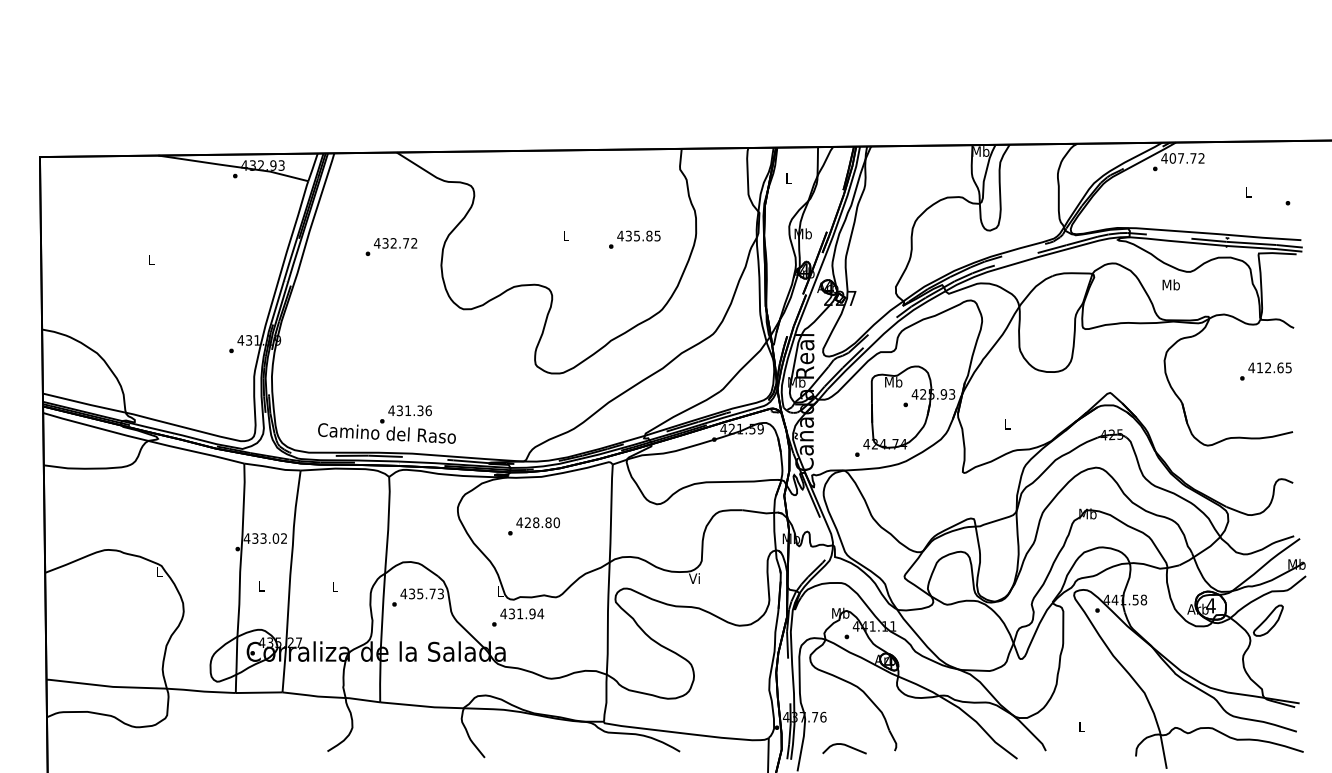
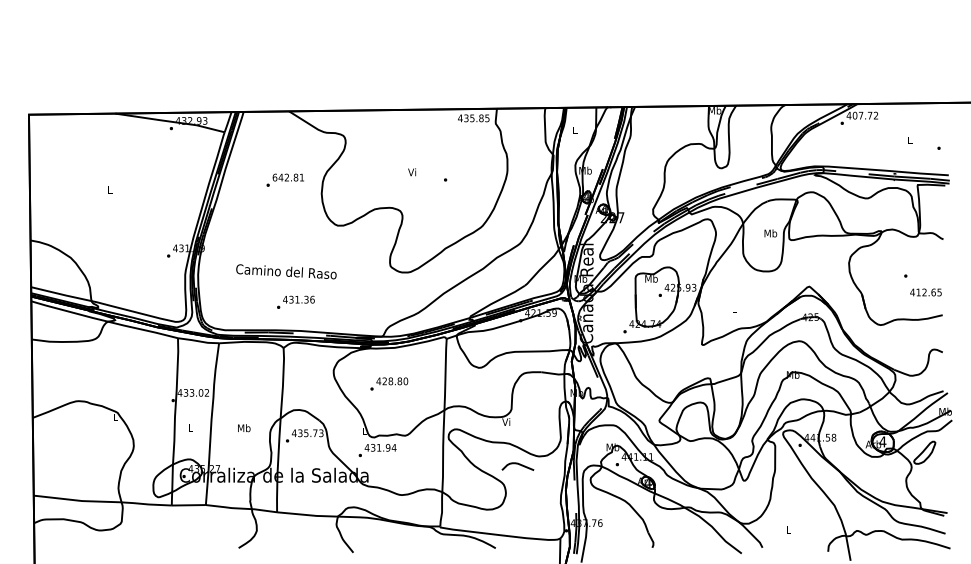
text: (564, 235) -> (411, 171), L -> Vi
text: (638, 235) -> (473, 117), moved
text: (395, 243) -> (288, 177), 432.72 -> 642.81
text: (1170, 284) -> (770, 233), moved
text: (1269, 367) -> (925, 292), moved
text: (386, 433) -> (286, 271), moved
text: (334, 586) -> (243, 427), L -> Mb
curve: (845, 746) -> (518, 465), moved

